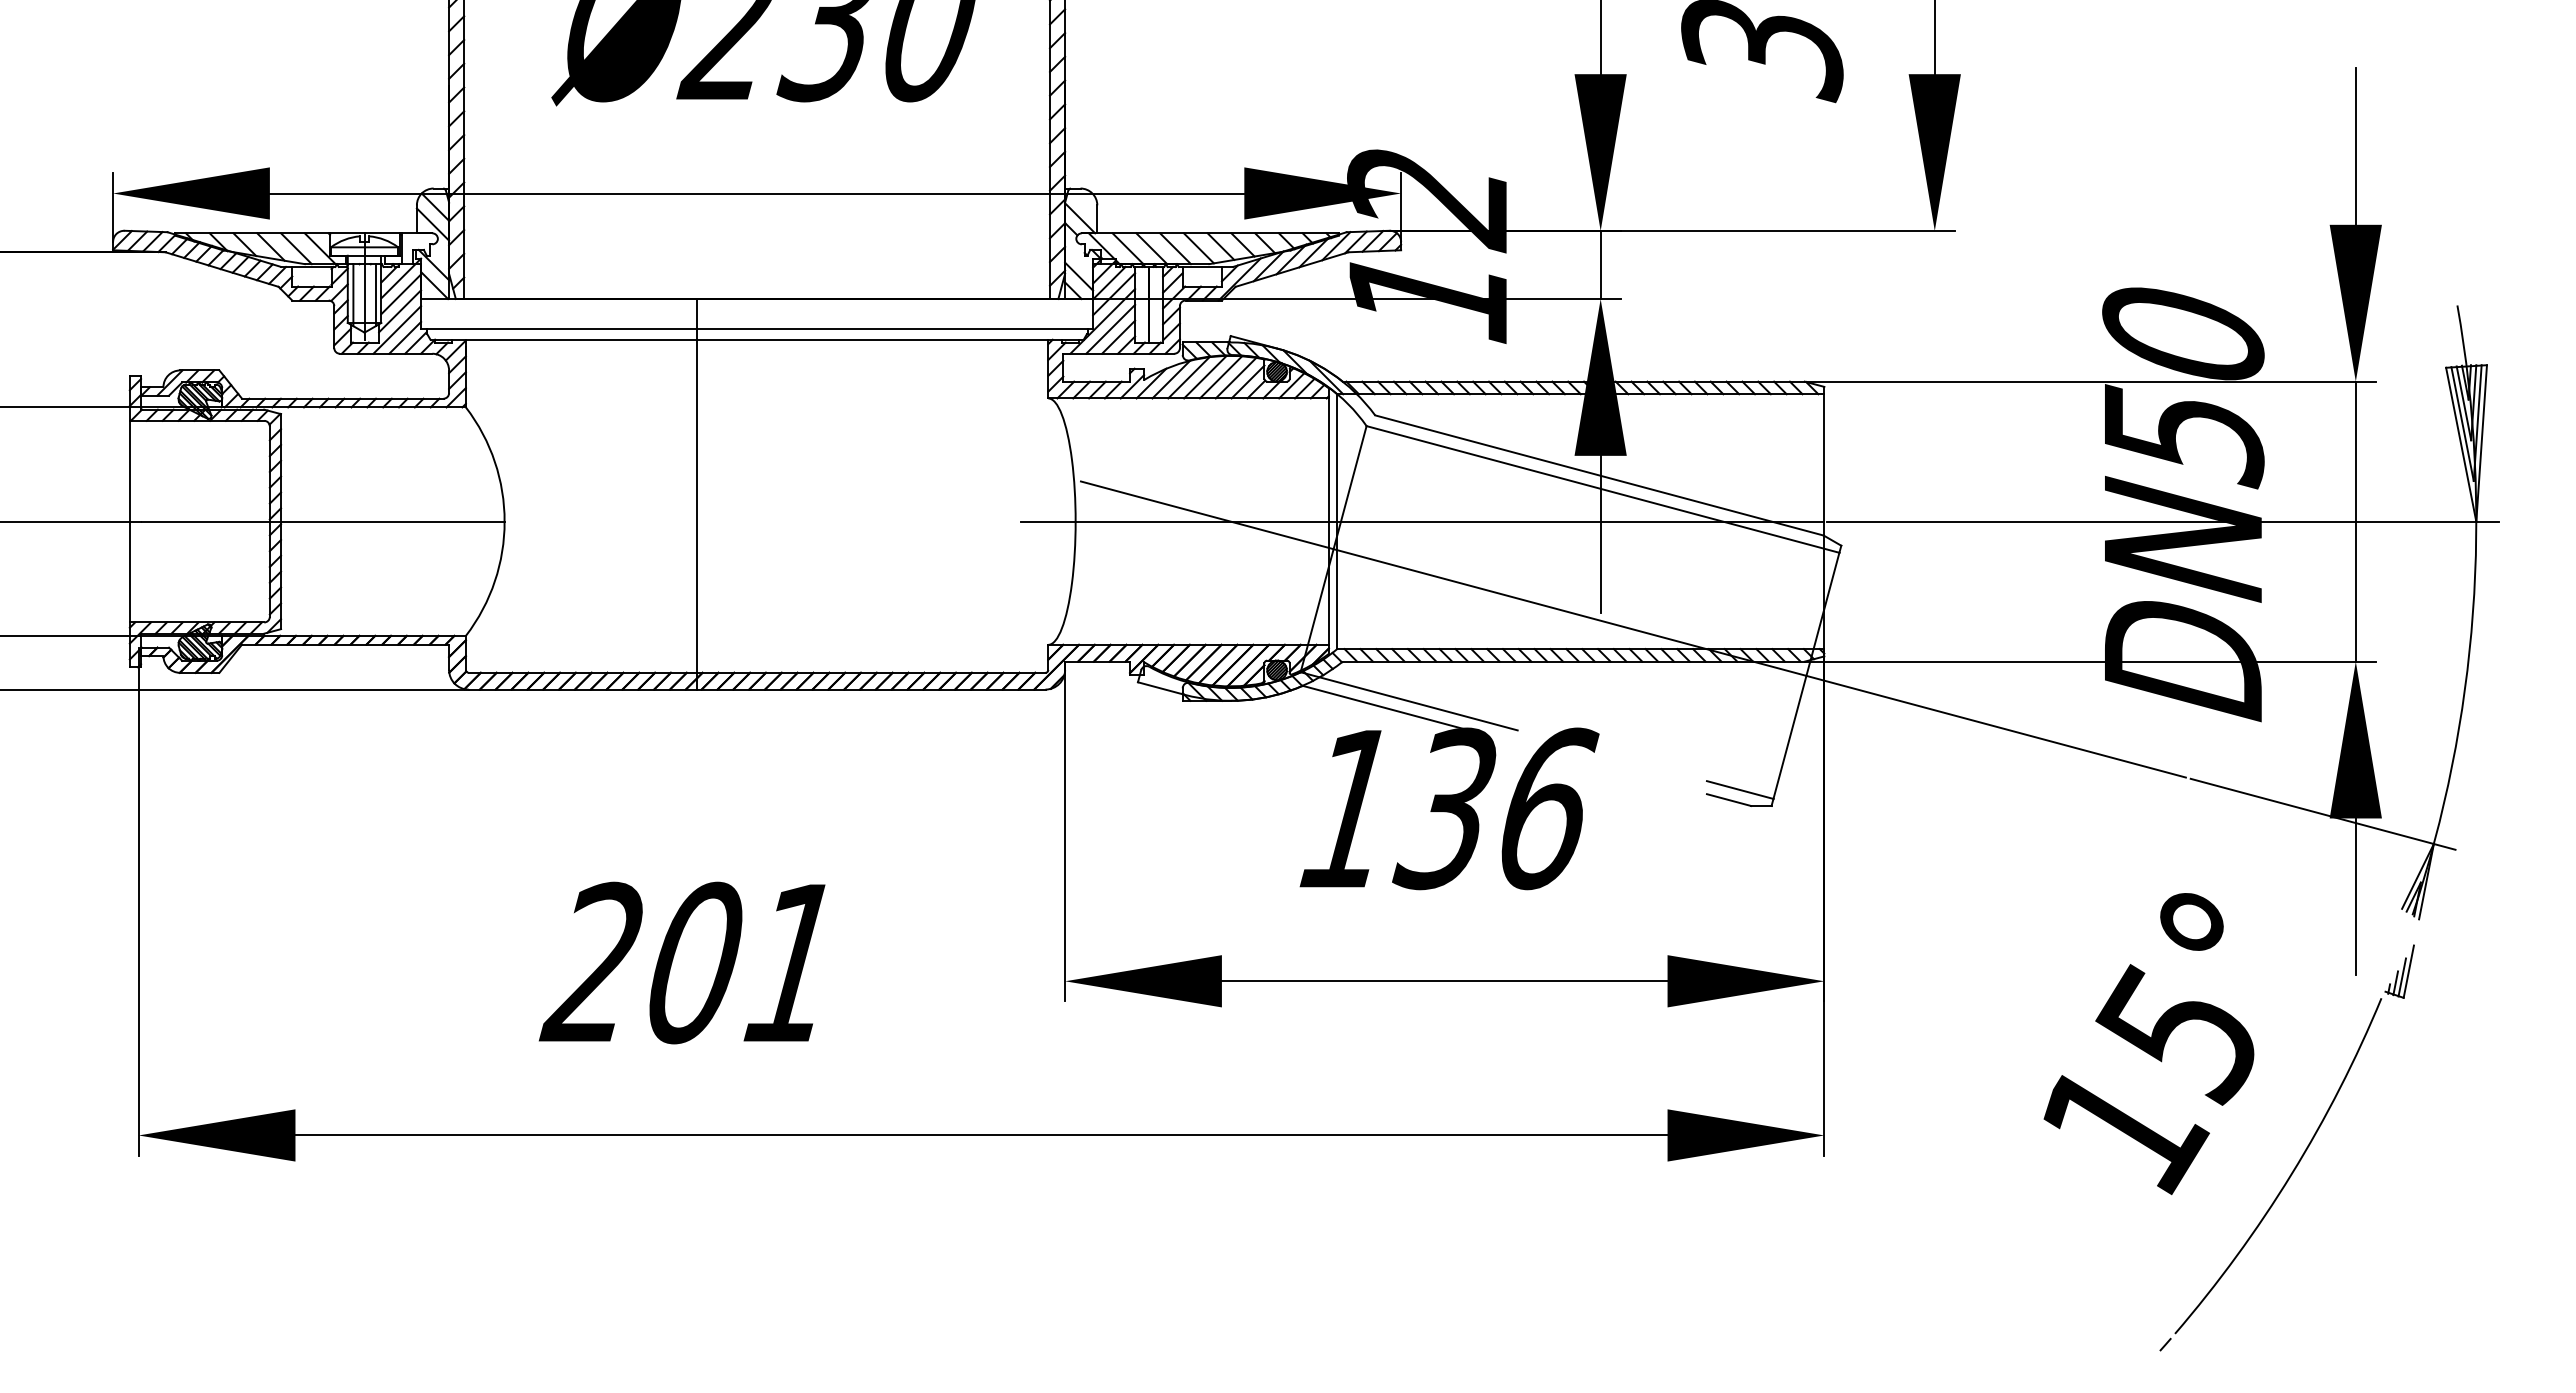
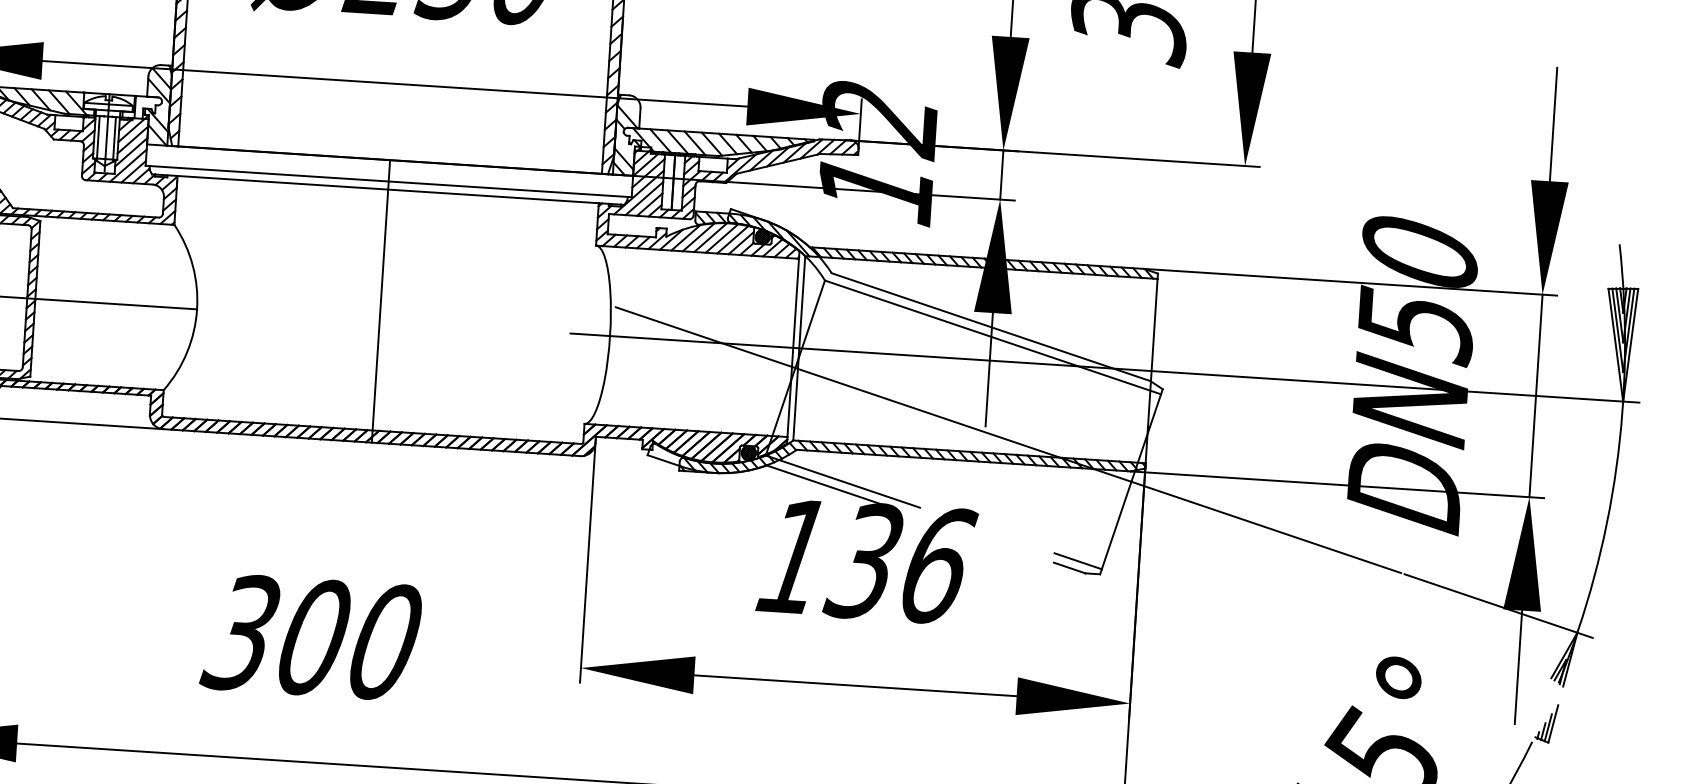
line: (697, 494) -> (381, 301), moved
text: (689, 962) -> (310, 636), 201 -> 300

